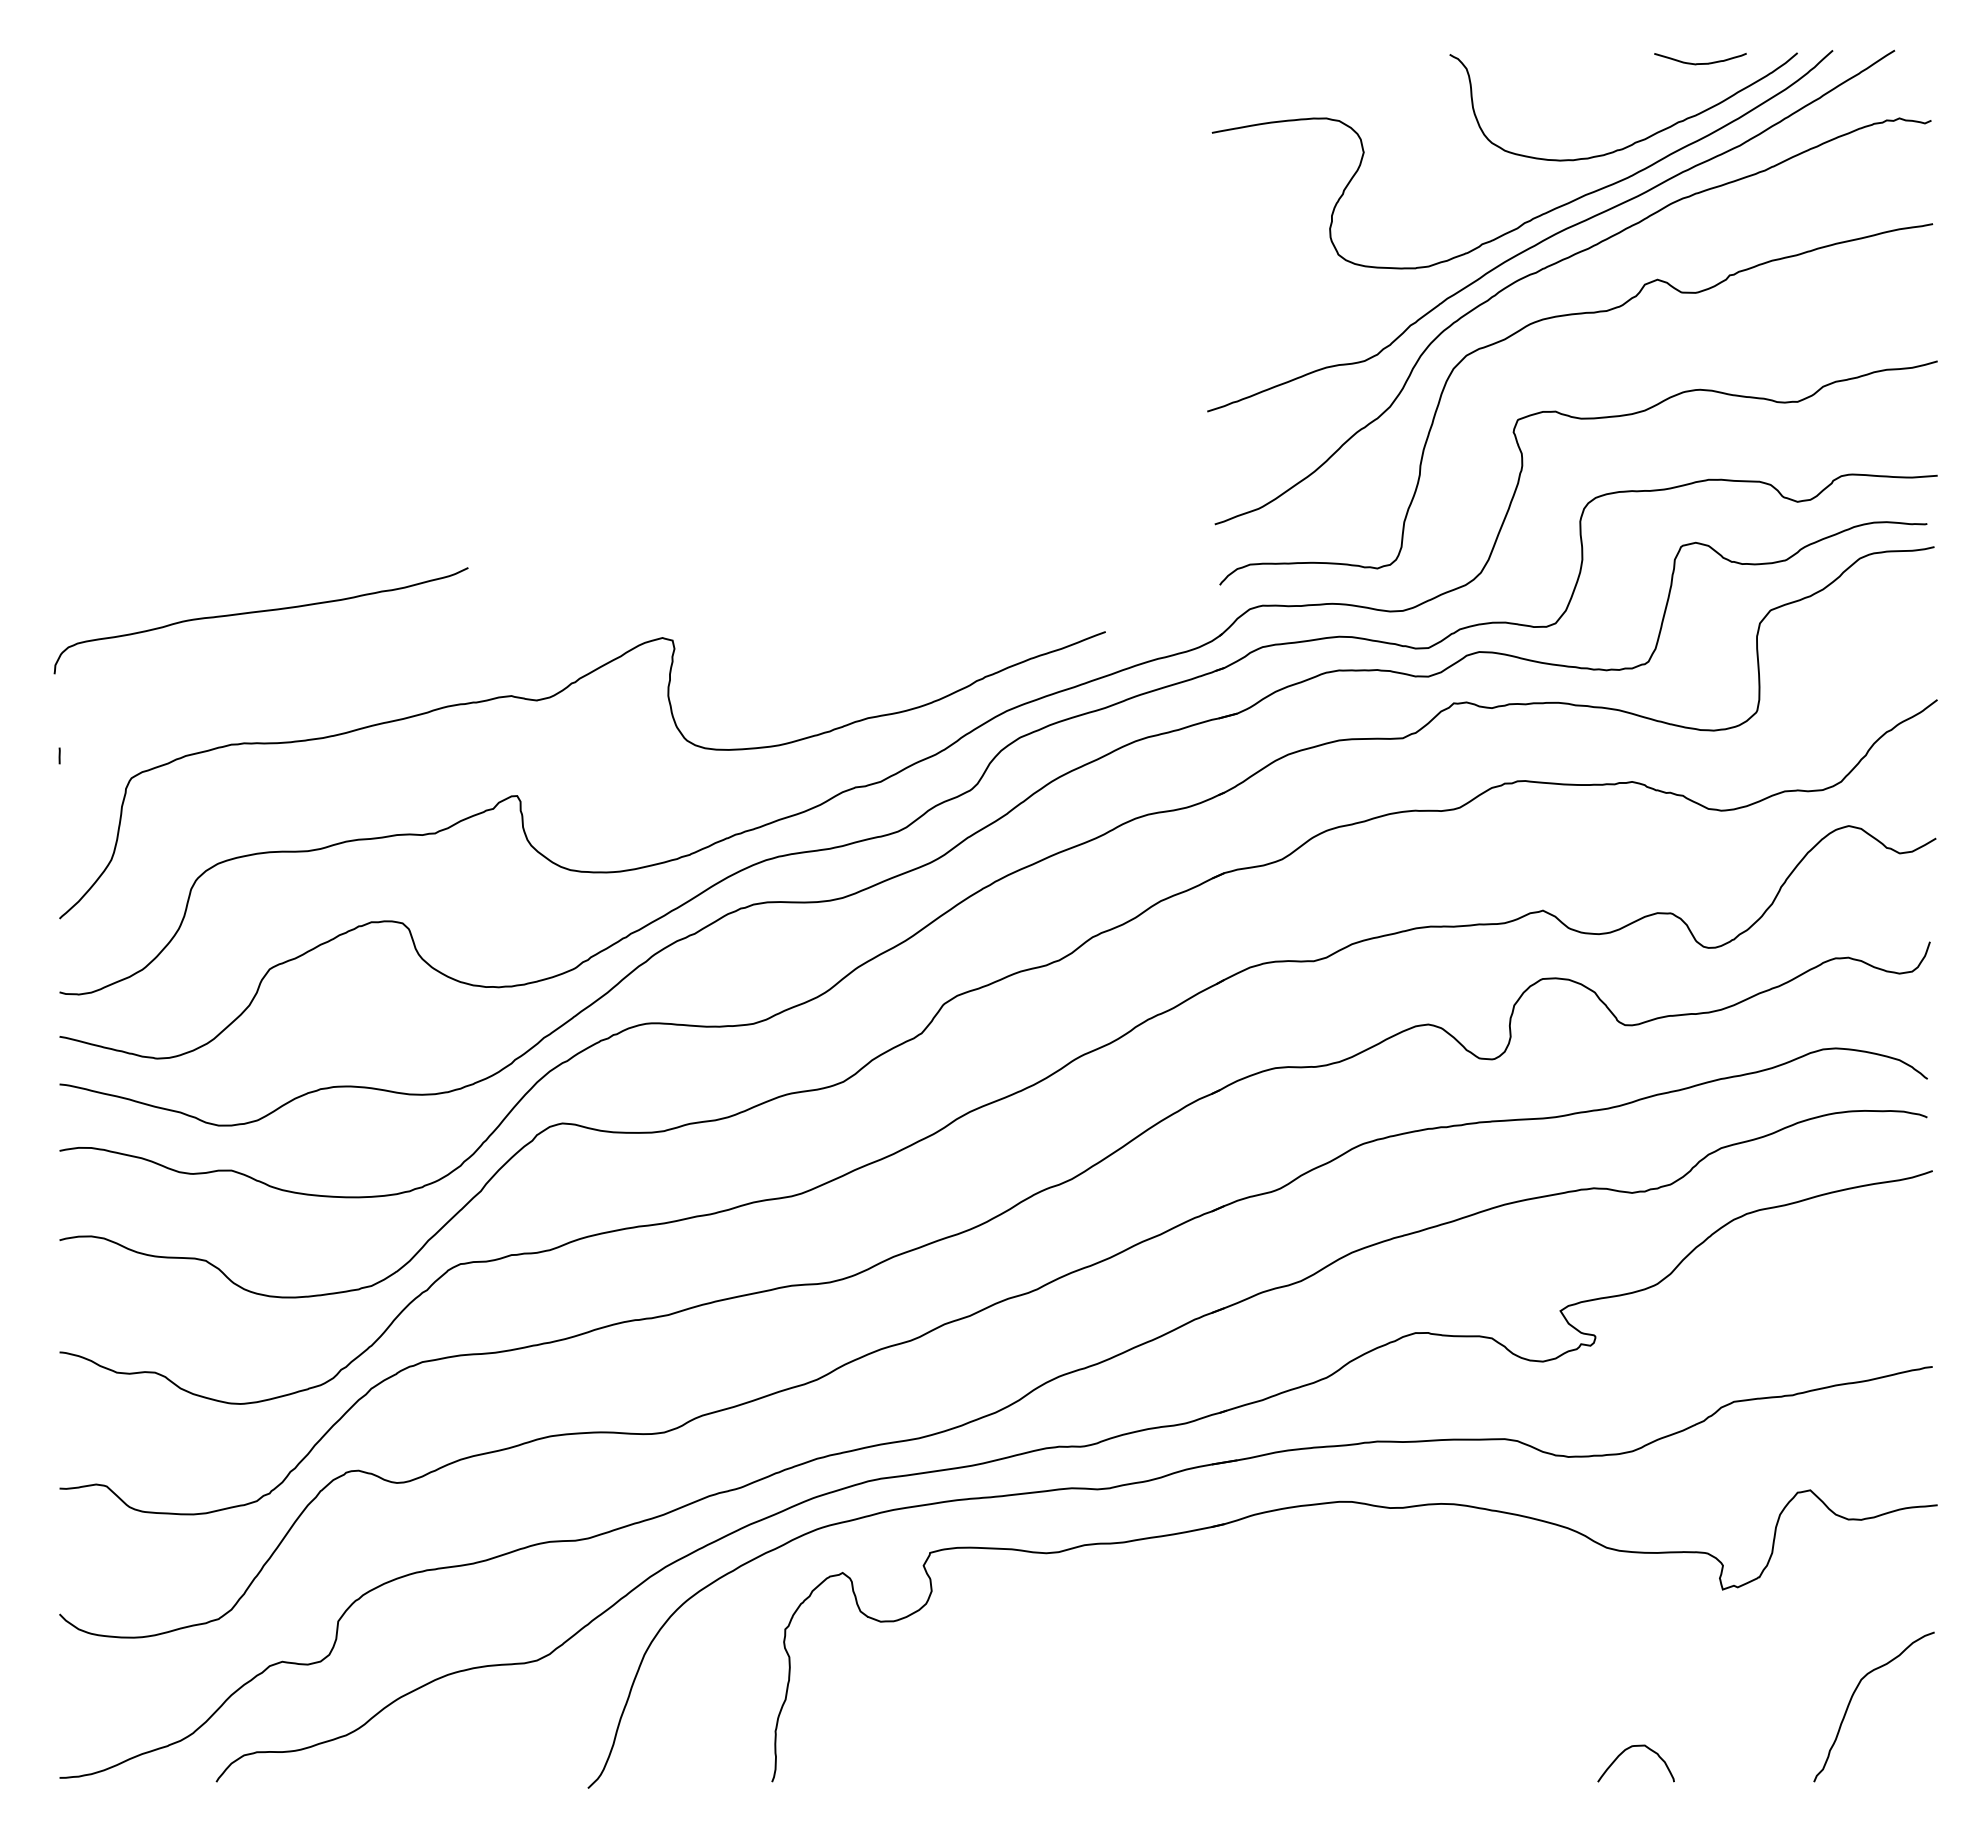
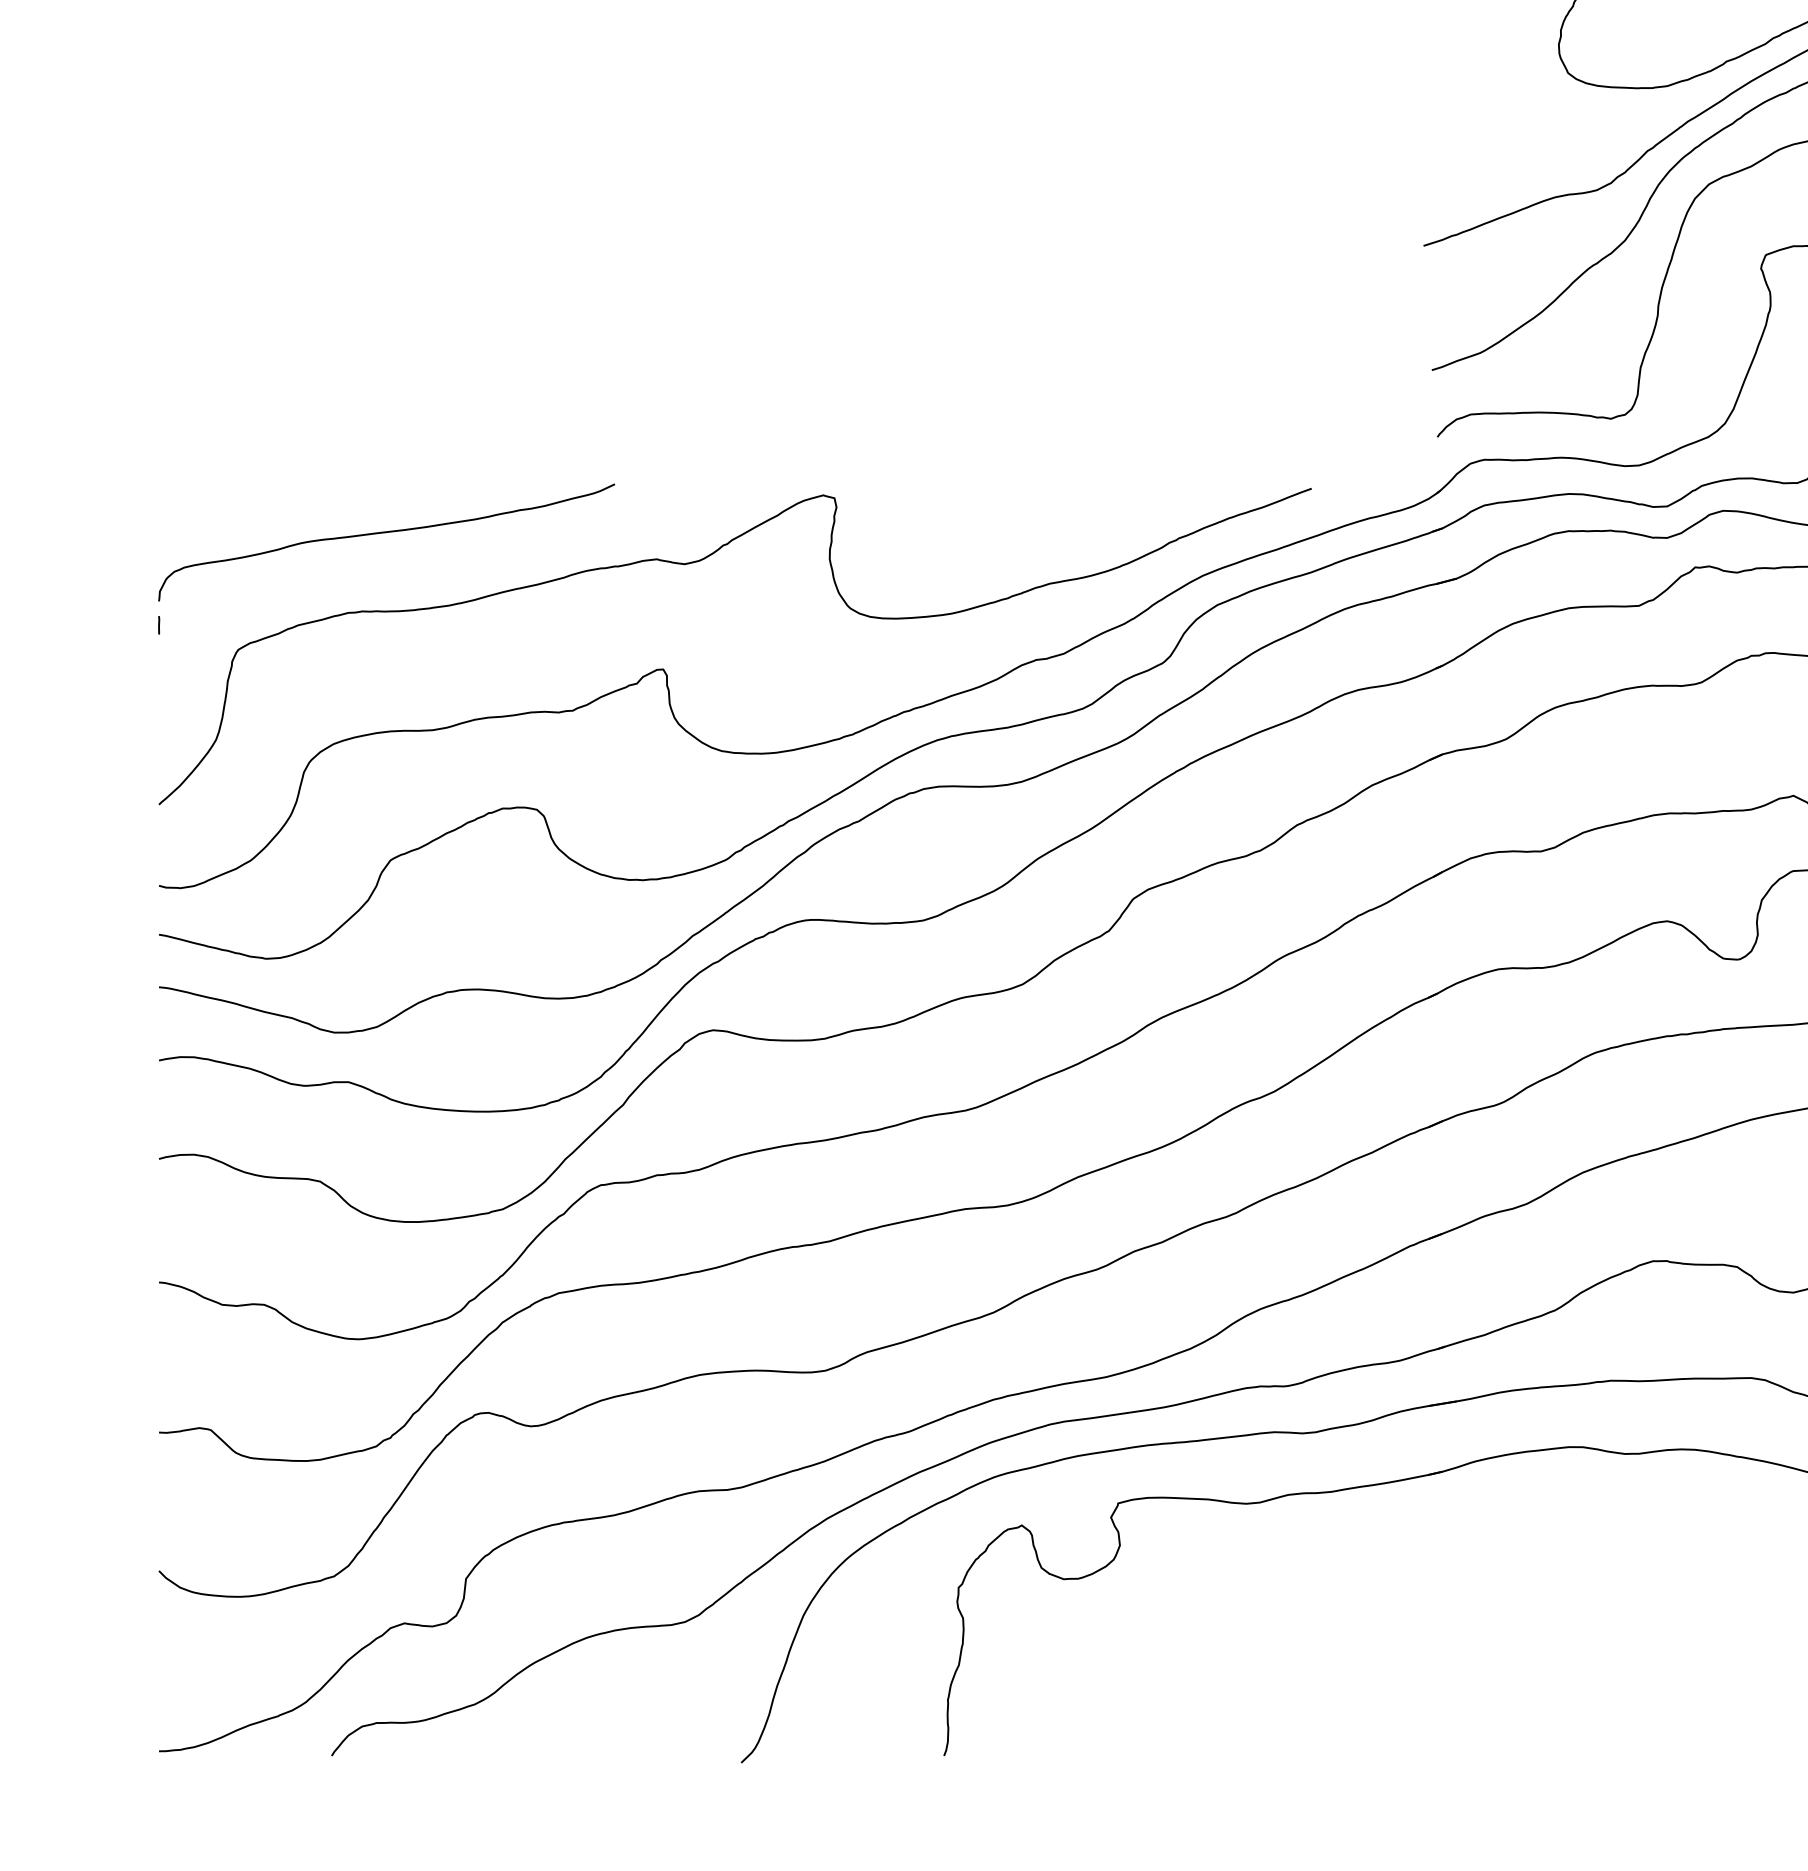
curve: (260, 612) -> (385, 533), moved

